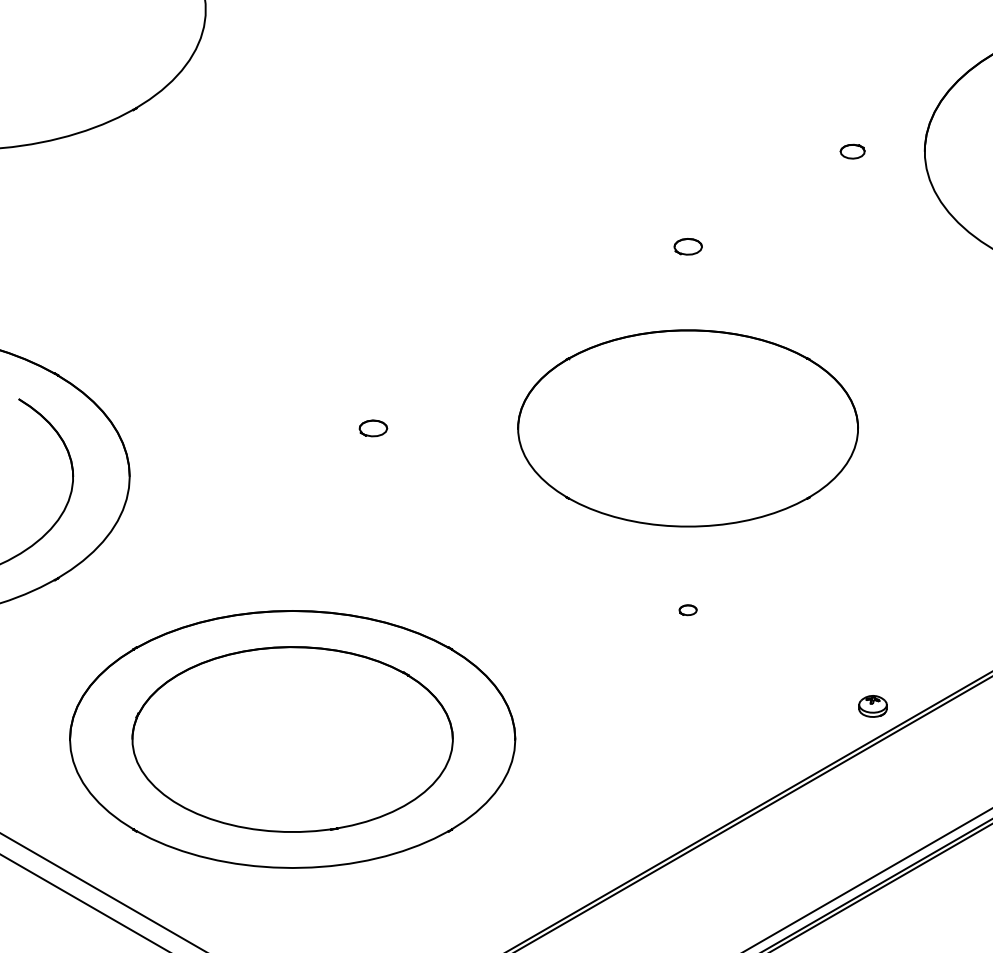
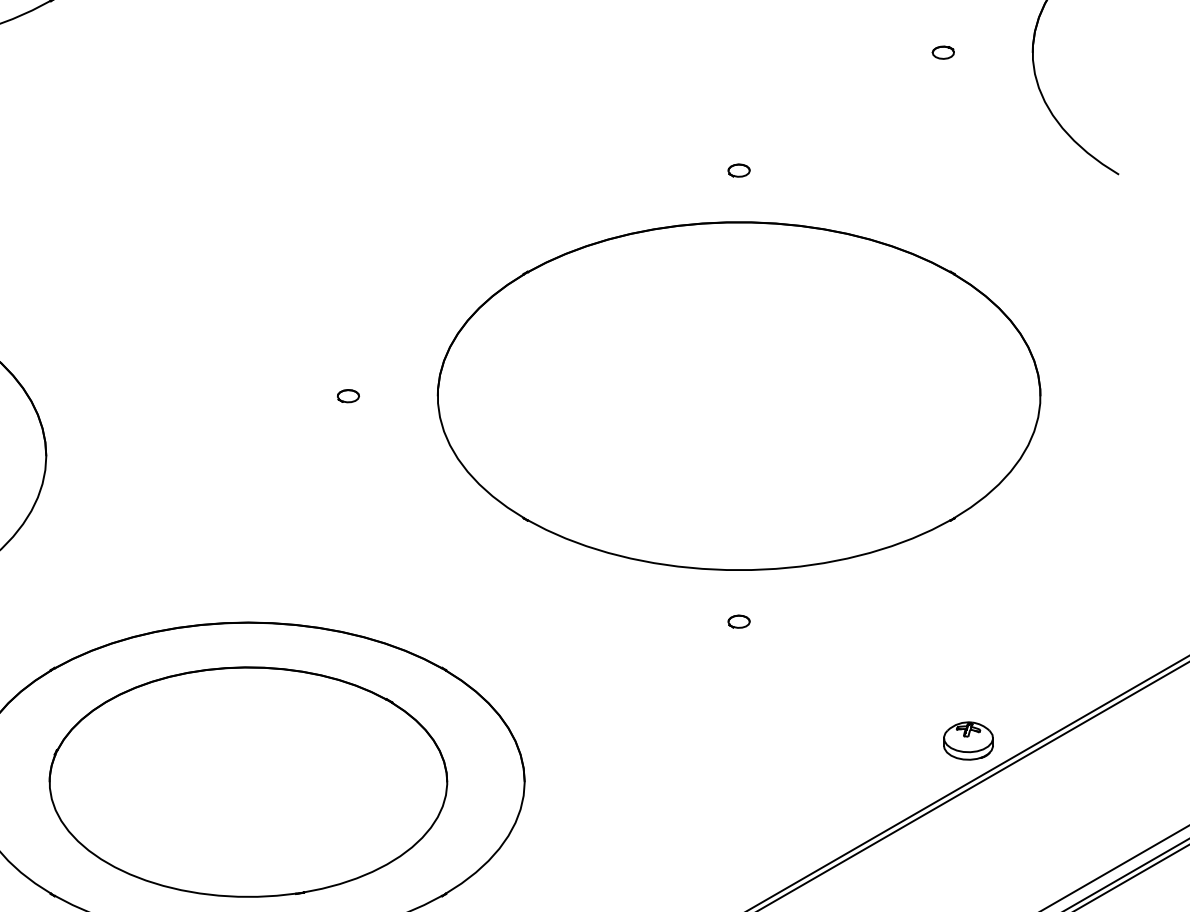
part: (852, 151) -> (943, 52), size x0.71
part: (687, 246) -> (738, 170), size x0.62
part: (372, 428) -> (347, 396), size x0.62
part: (687, 428) -> (738, 396), size x1.43
part: (872, 706) -> (967, 741), size x1.43

